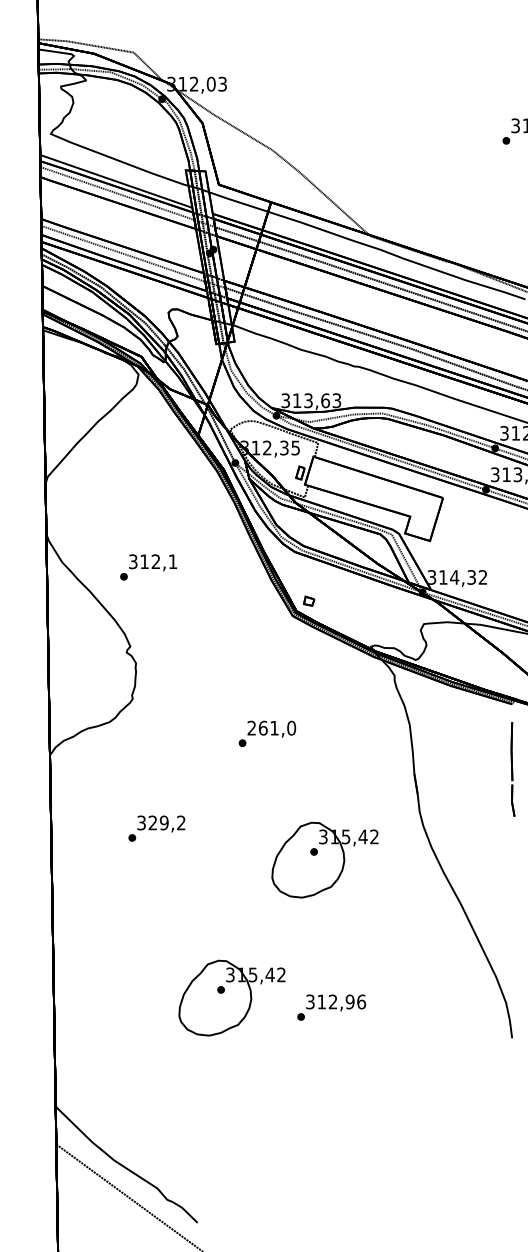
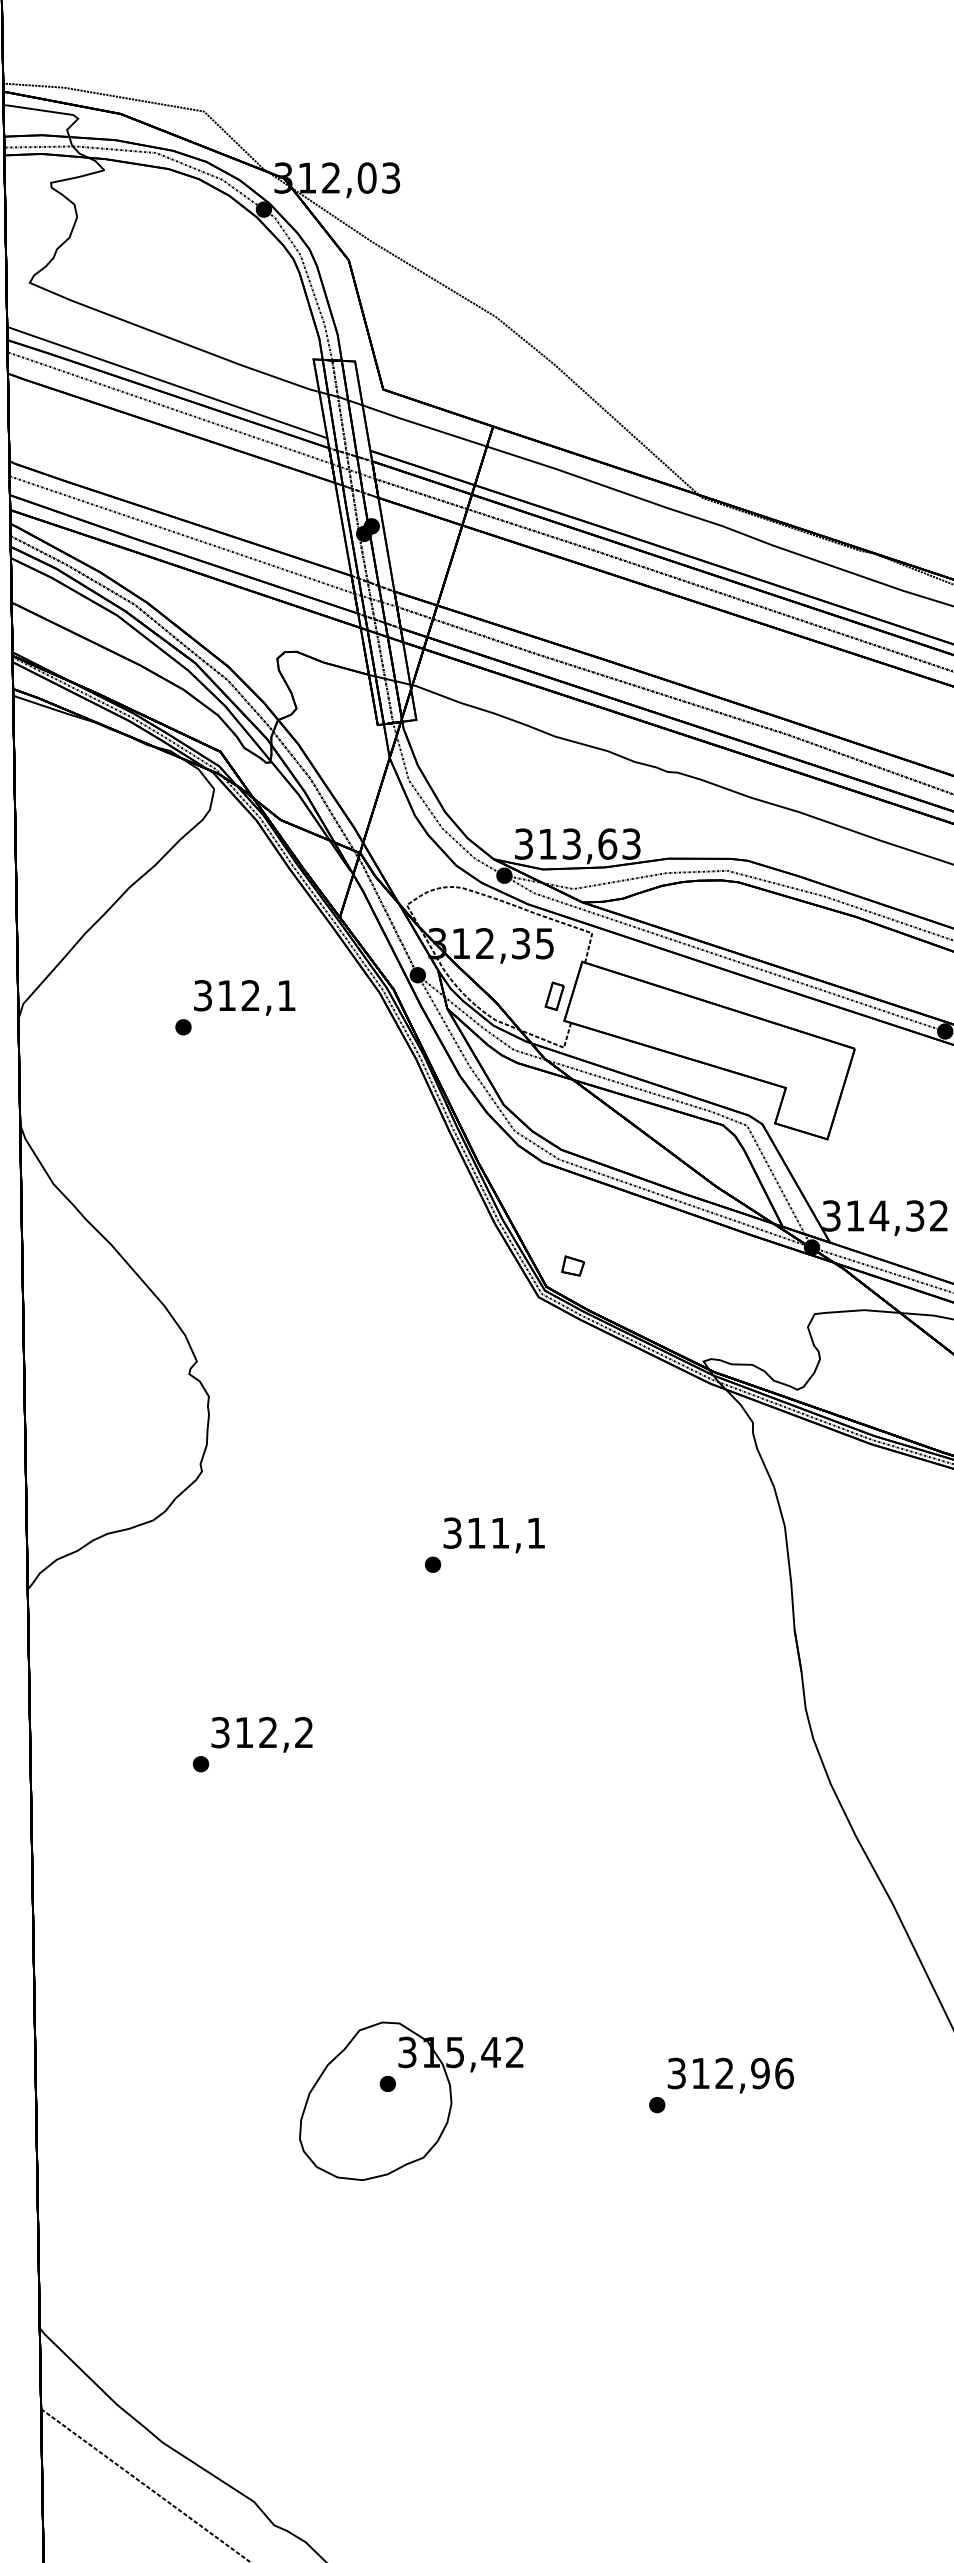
text: (148, 567) -> (235, 1007), moved
text: (271, 727) -> (493, 1531), 261,0 -> 311,1
text: (158, 822) -> (256, 1731), 329,2 -> 312,2
part: (324, 859) -> (605, 1809), removed
text: (331, 1007) -> (721, 2085), moved

